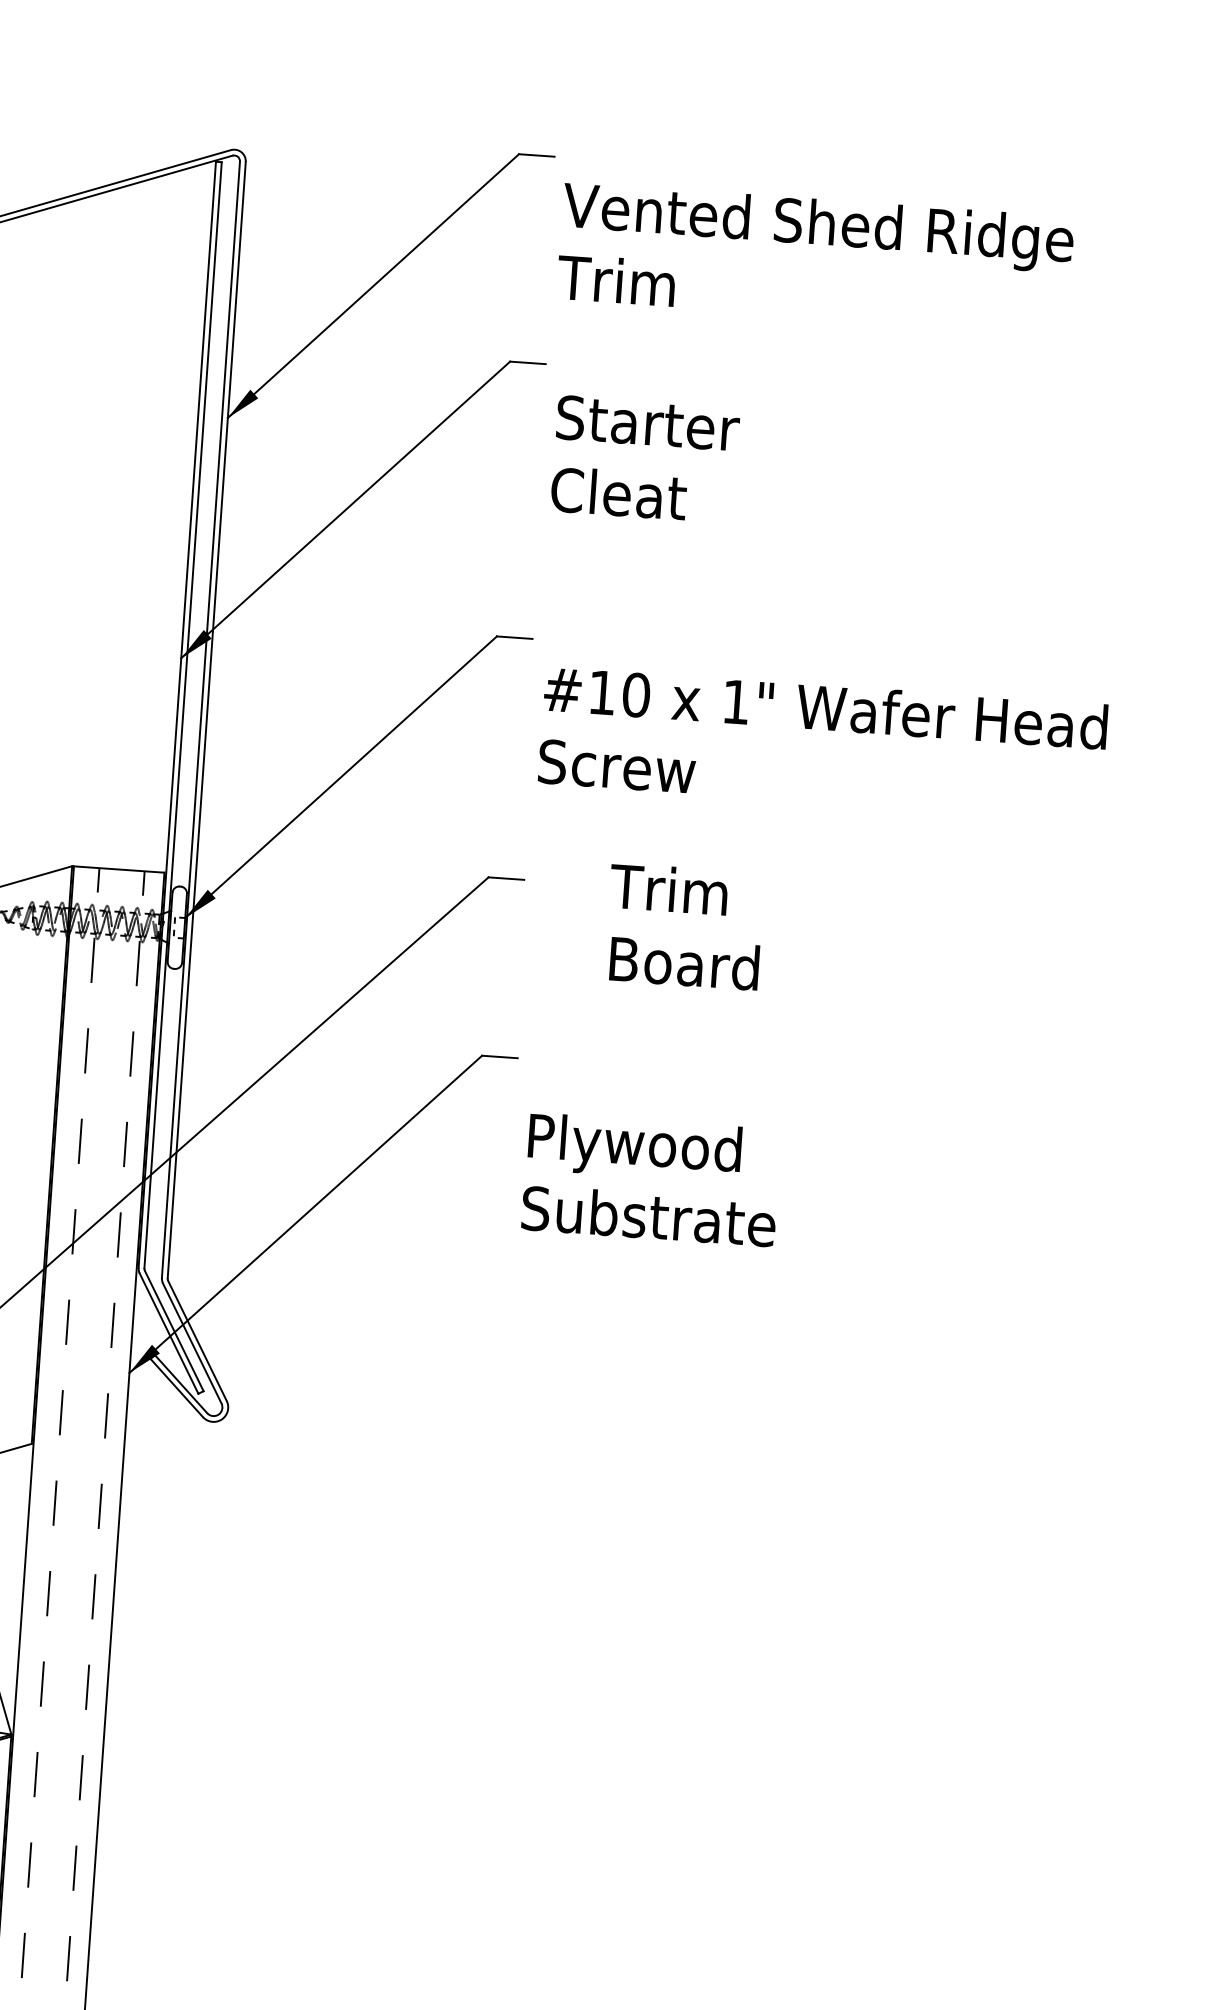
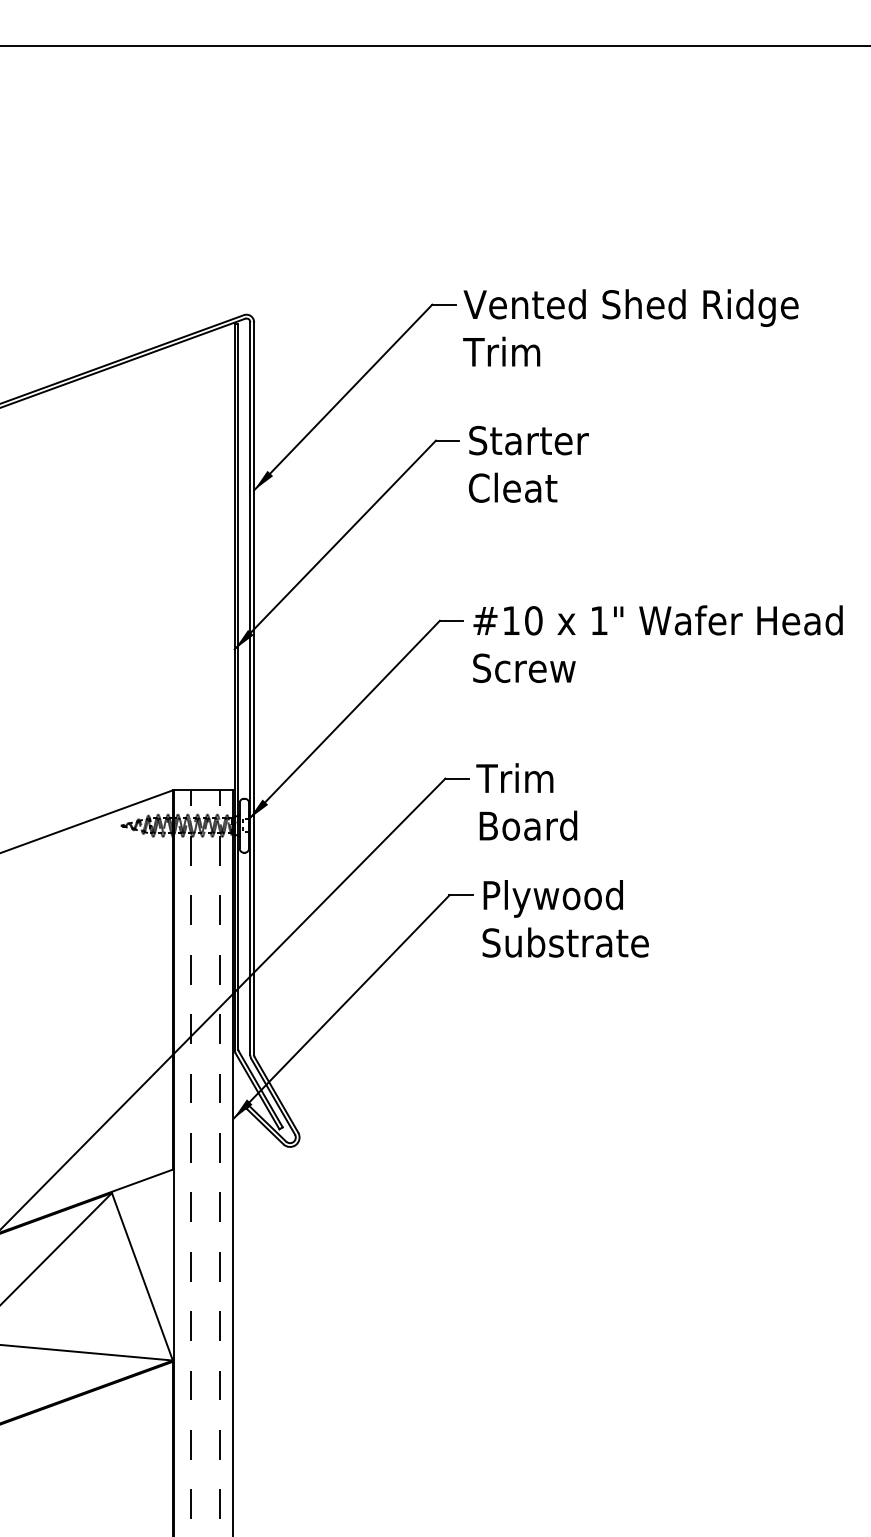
text: (815, 257) -> (630, 327), moved
text: (644, 459) -> (528, 464), moved
text: (822, 742) -> (657, 643), moved
text: (684, 926) -> (526, 801), moved
text: (651, 1179) -> (565, 918), moved

